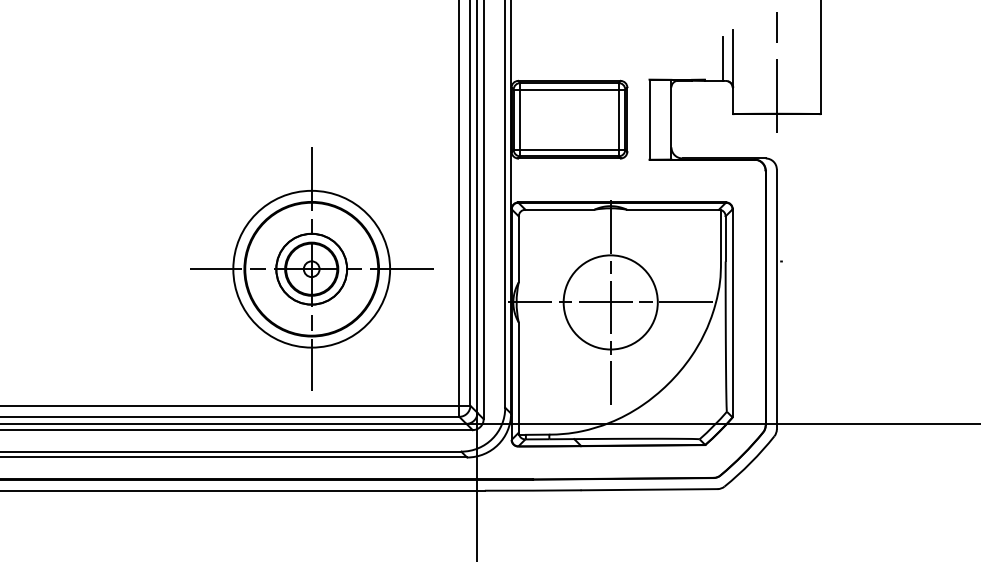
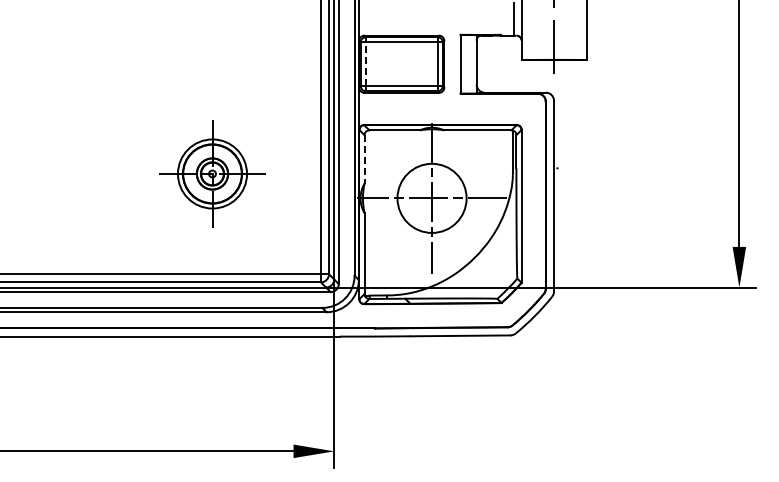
line: (520, 118) -> (365, 63), solid -> dashed
line: (518, 249) -> (364, 159), solid -> dashed
part: (311, 268) -> (212, 173), size x0.6

